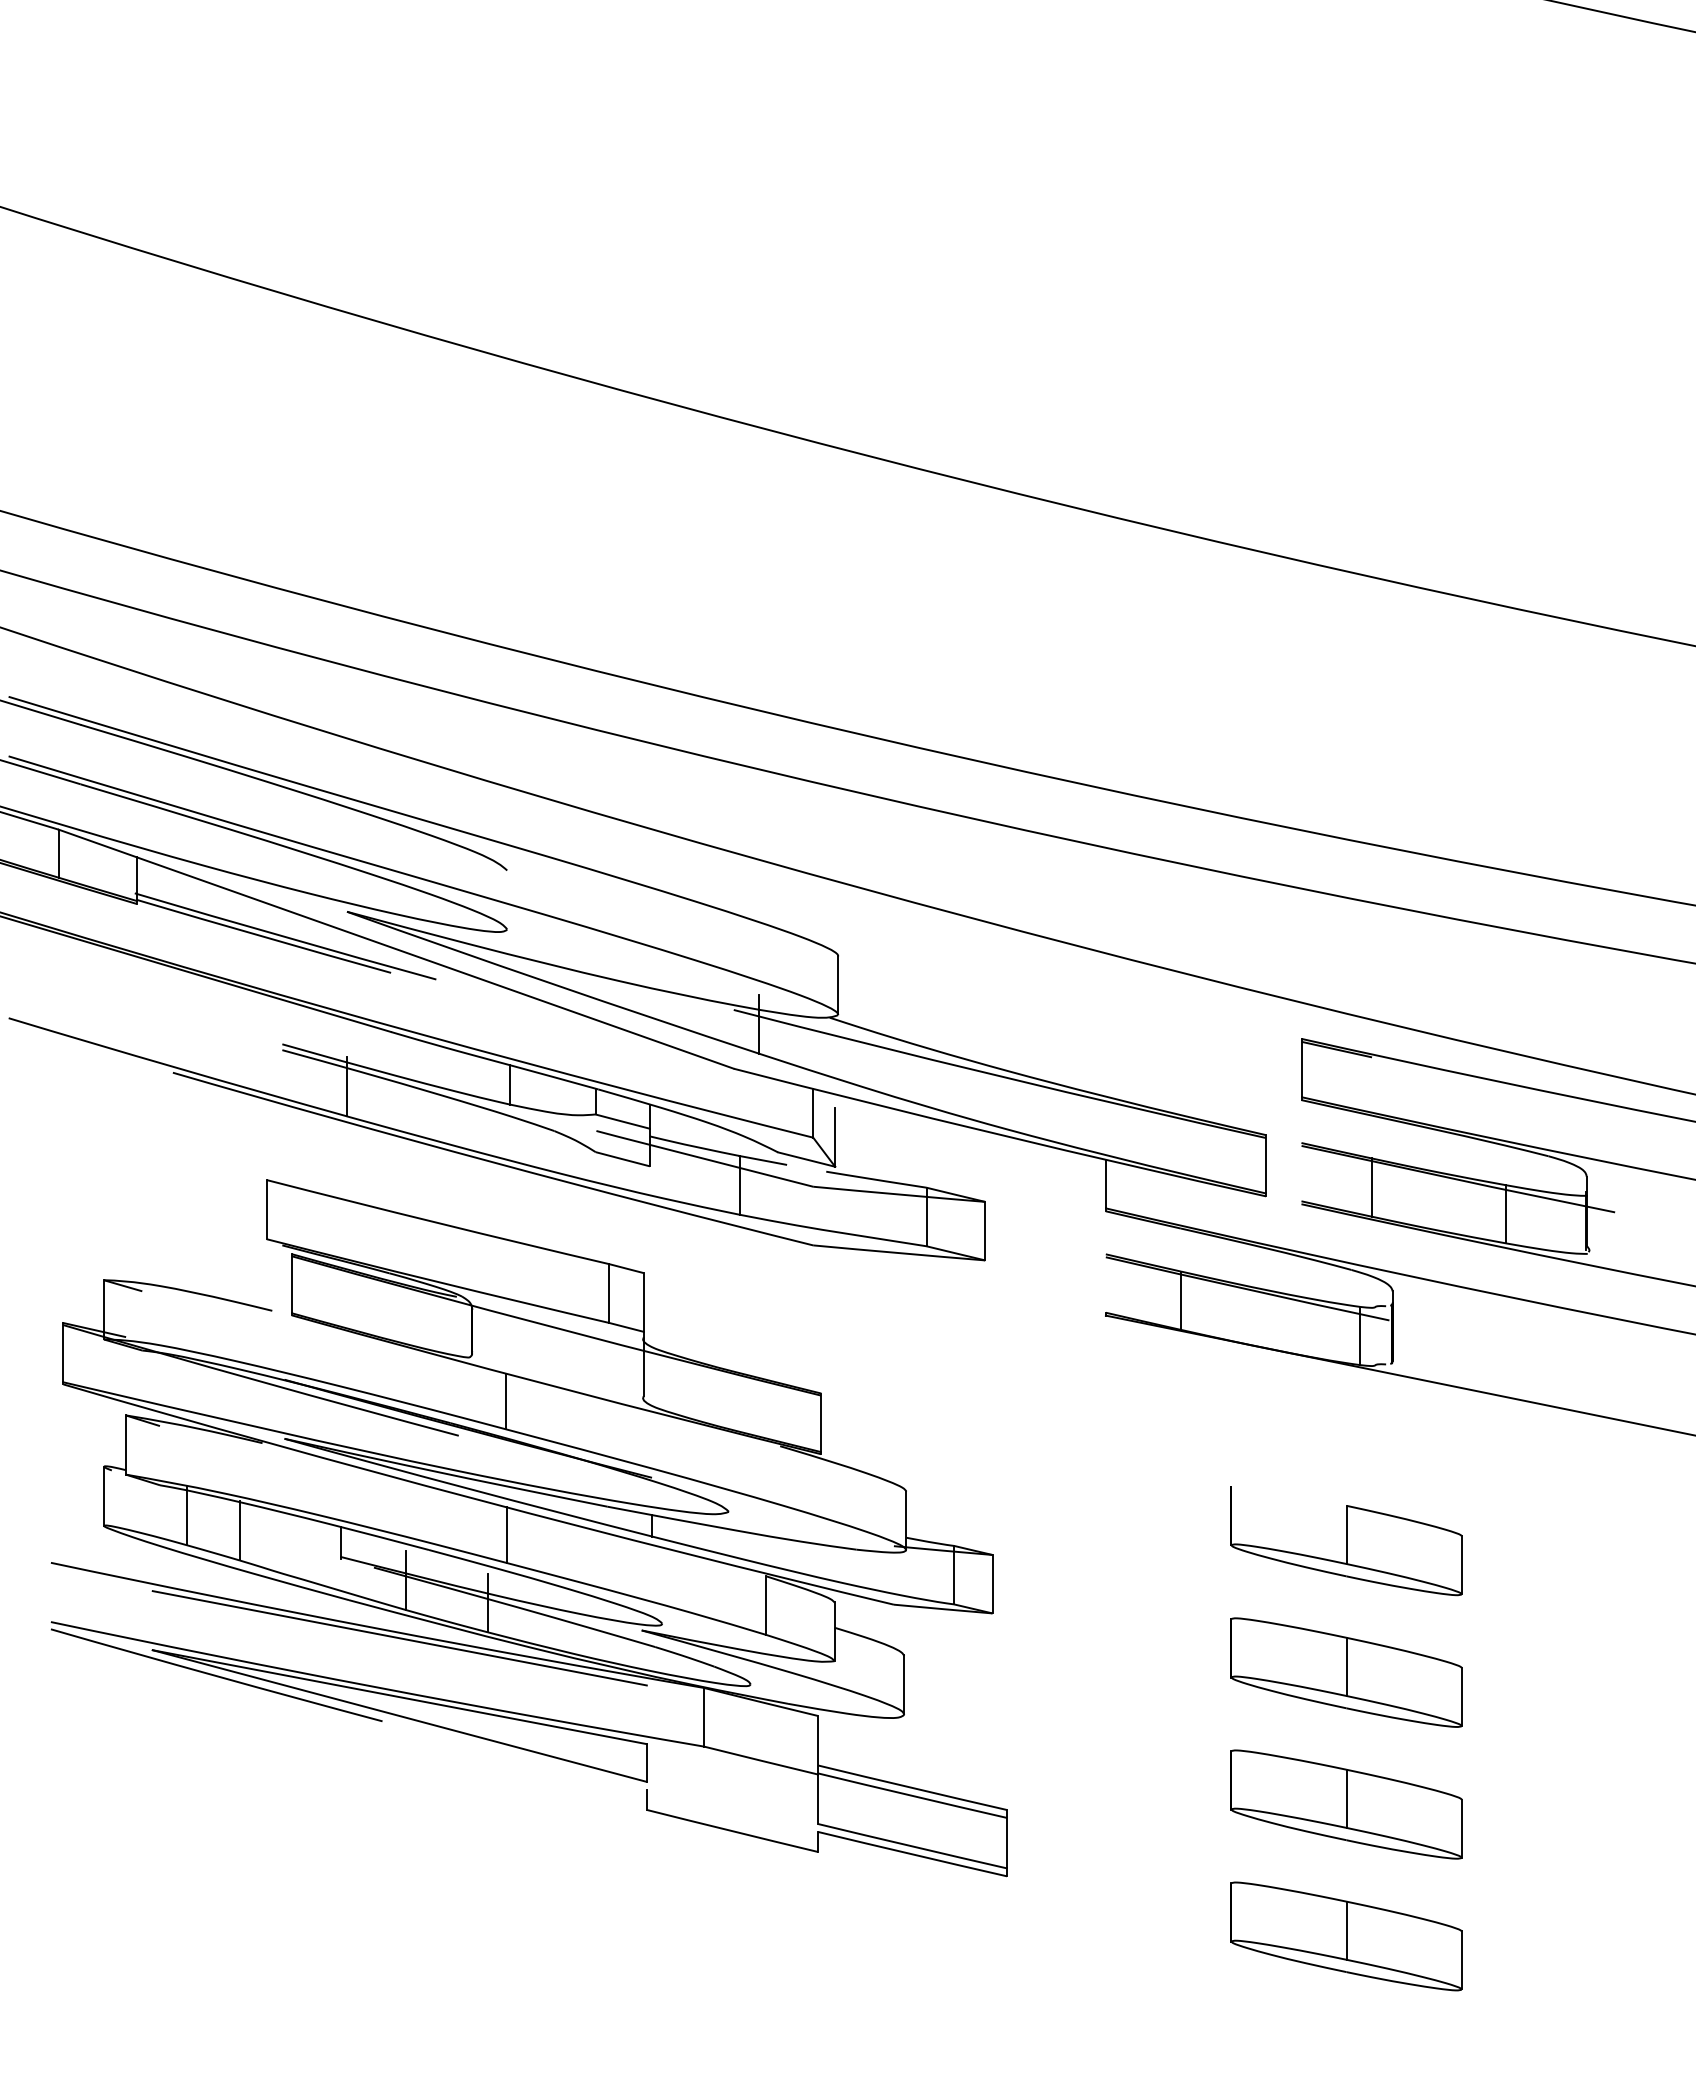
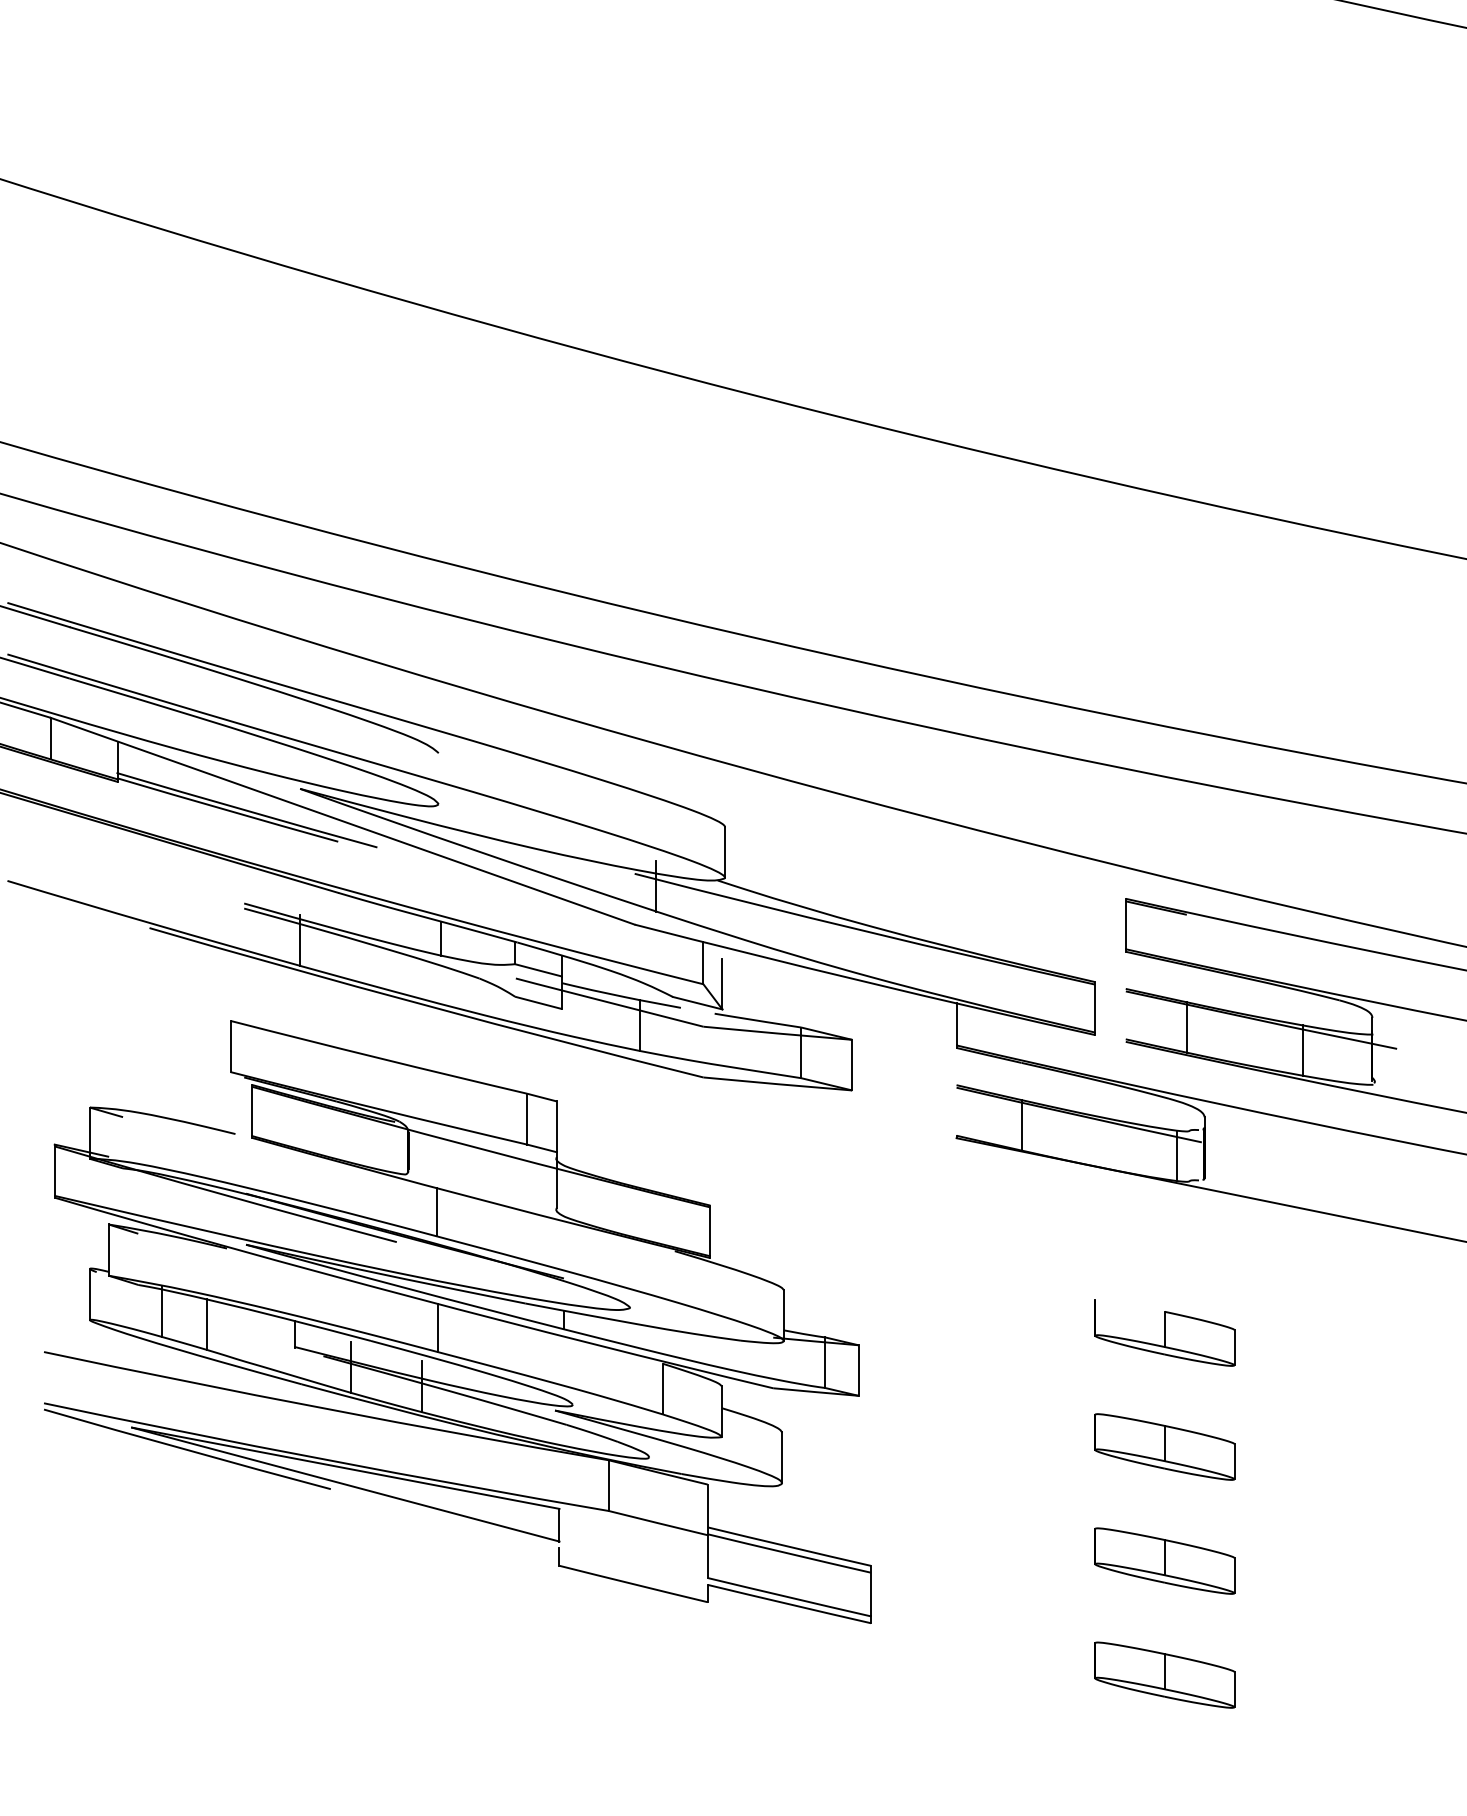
part: (1346, 1540) -> (1164, 1332), size x0.7
line: (399, 1638) -> (345, 1417), removed
part: (1346, 1672) -> (1164, 1446), size x0.7
part: (1346, 1803) -> (1164, 1560), size x0.7
part: (1346, 1935) -> (1164, 1674), size x0.7

